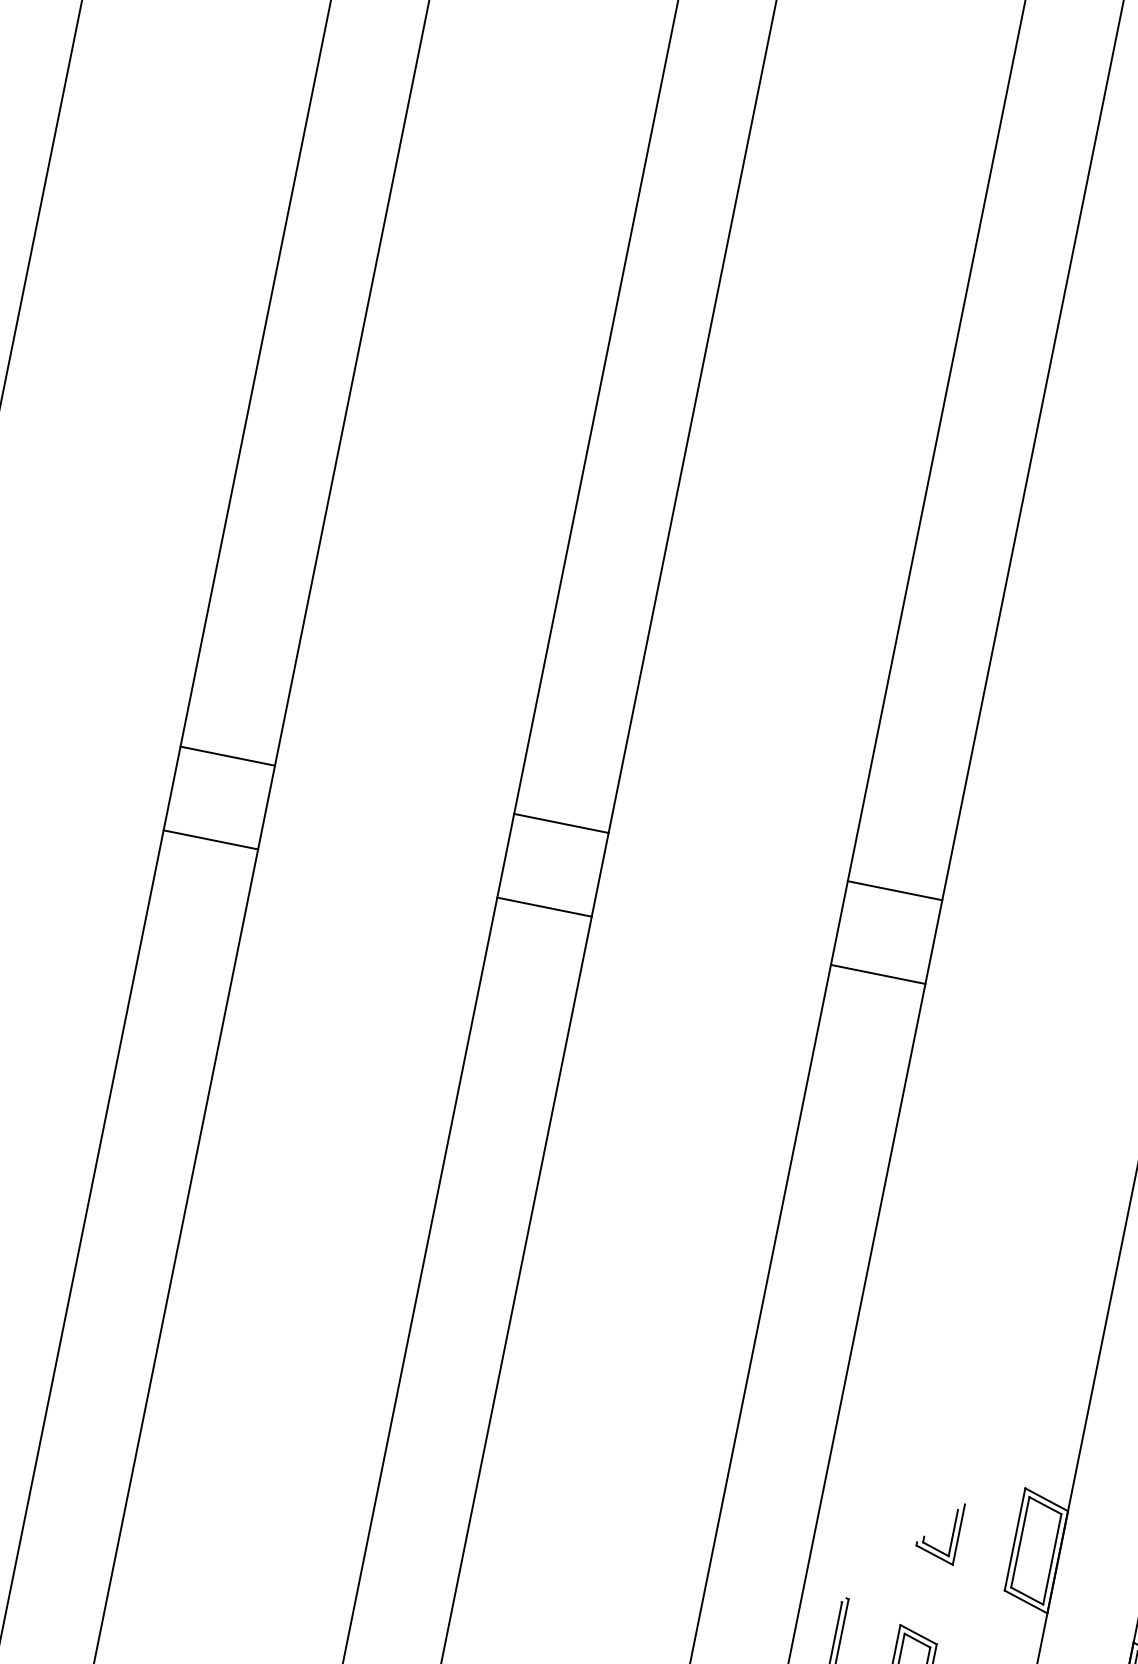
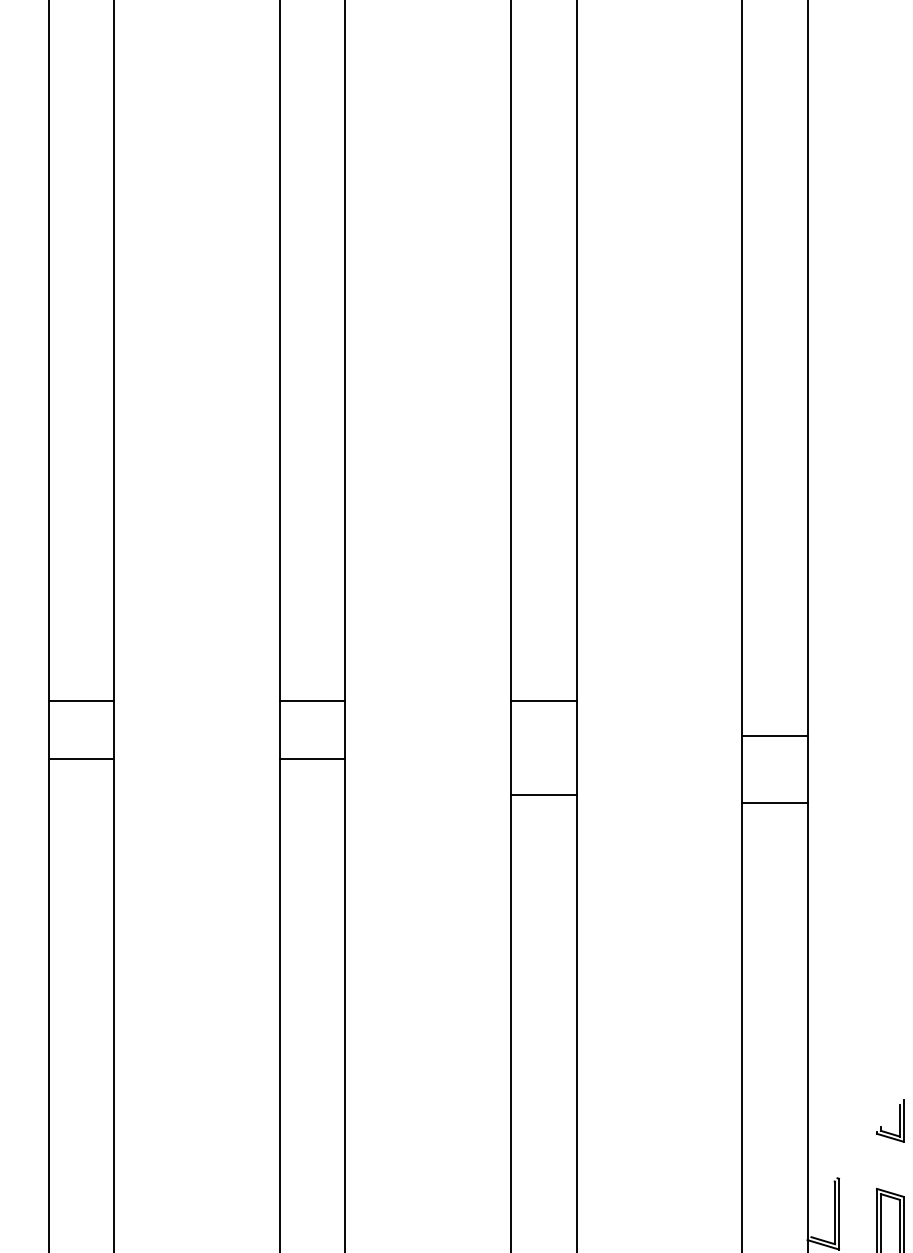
line: (894, 889) -> (774, 735), moved
line: (544, 906) -> (543, 794), moved
line: (877, 973) -> (774, 802), moved

